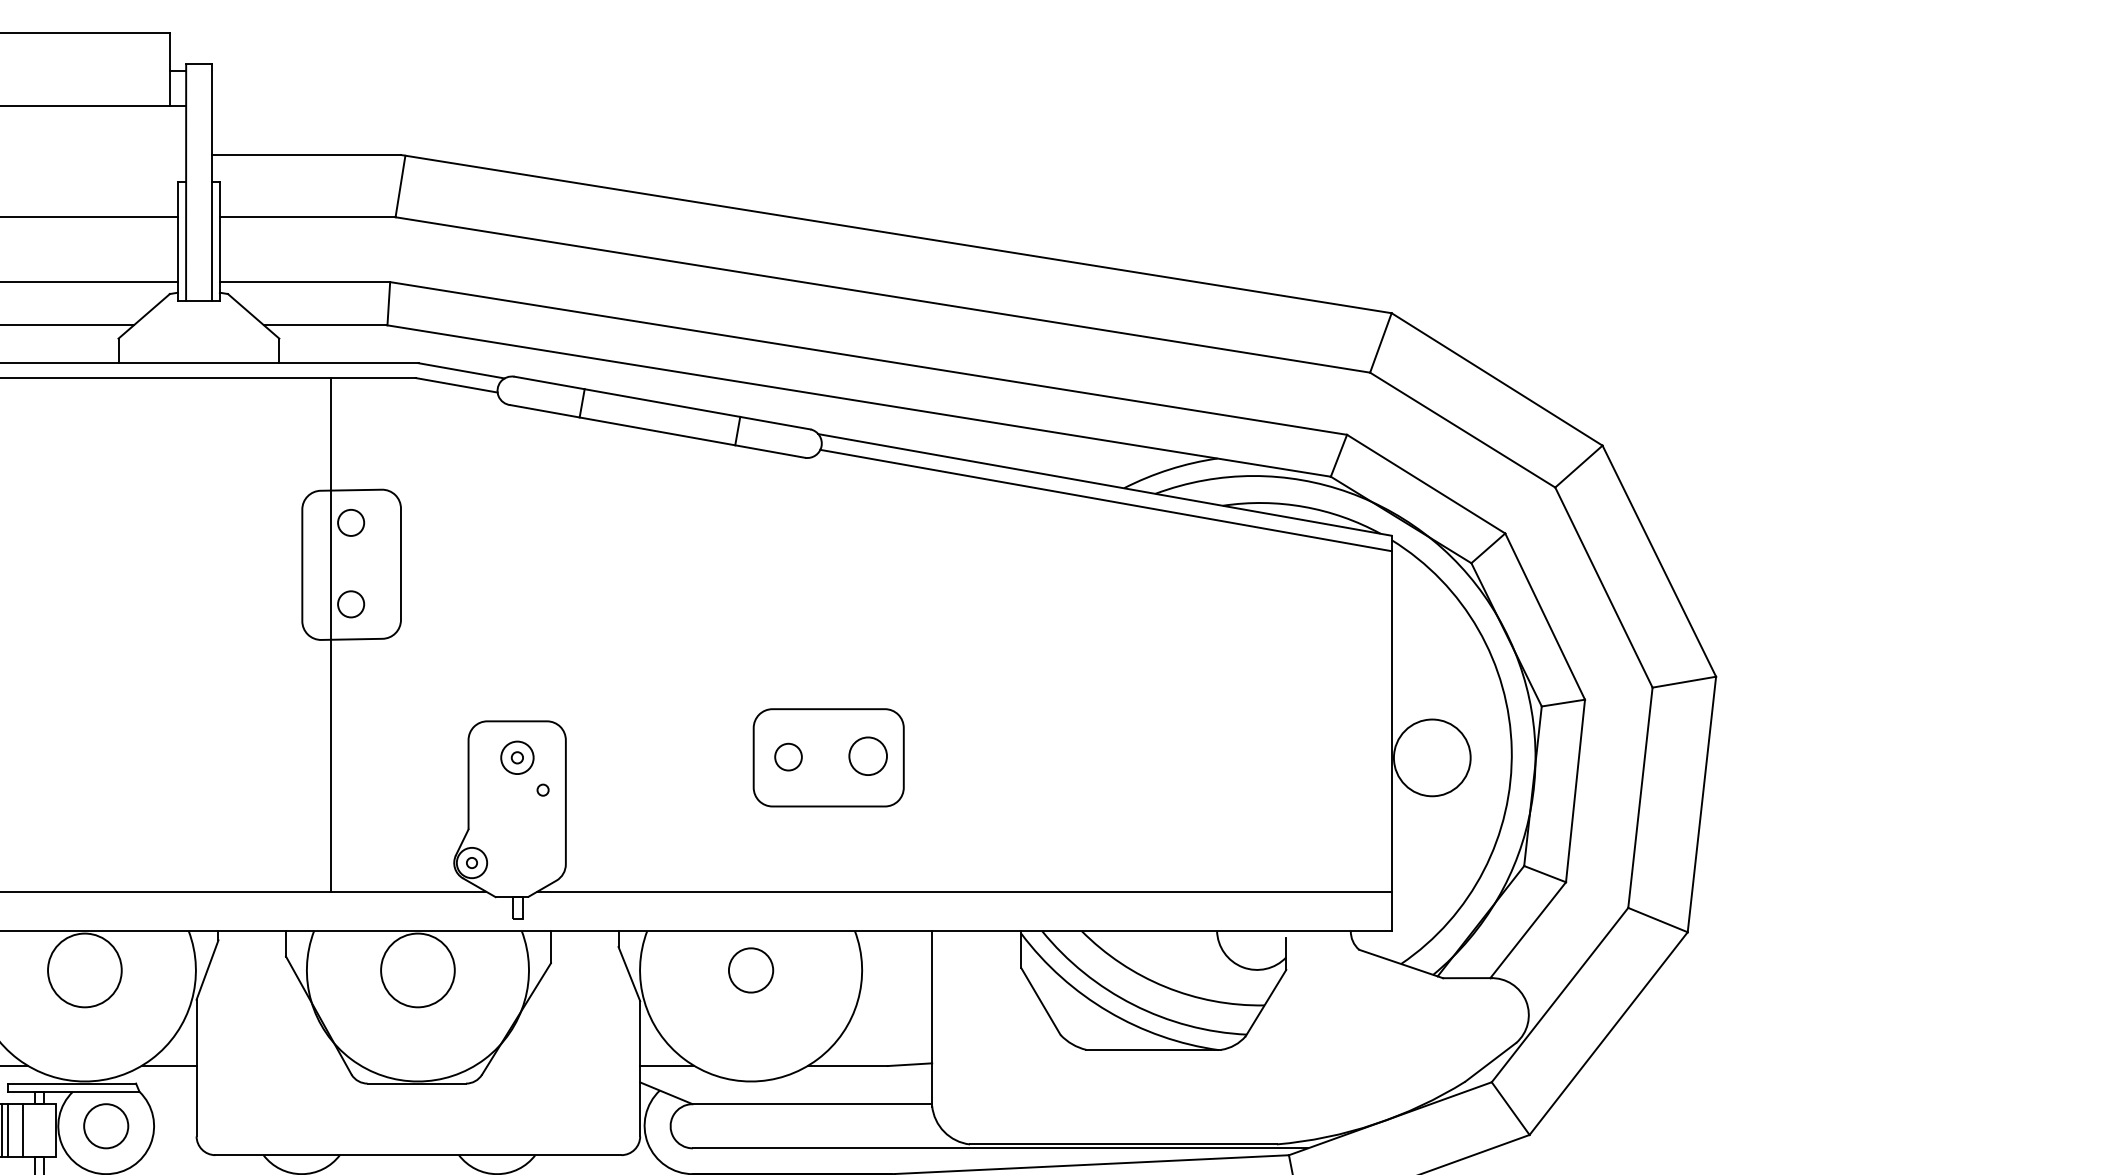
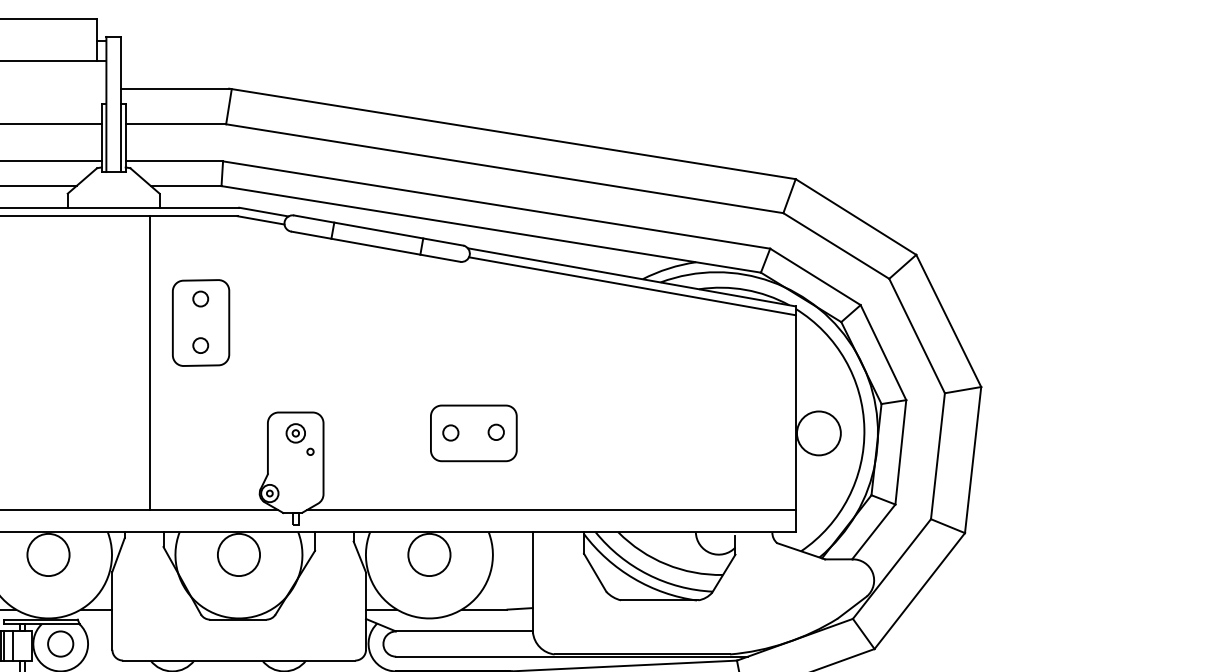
line: (331, 633) -> (150, 362), moved
circle: (866, 754) -> (495, 431), size x0.71
circle: (751, 969) -> (429, 554), size x1.67

